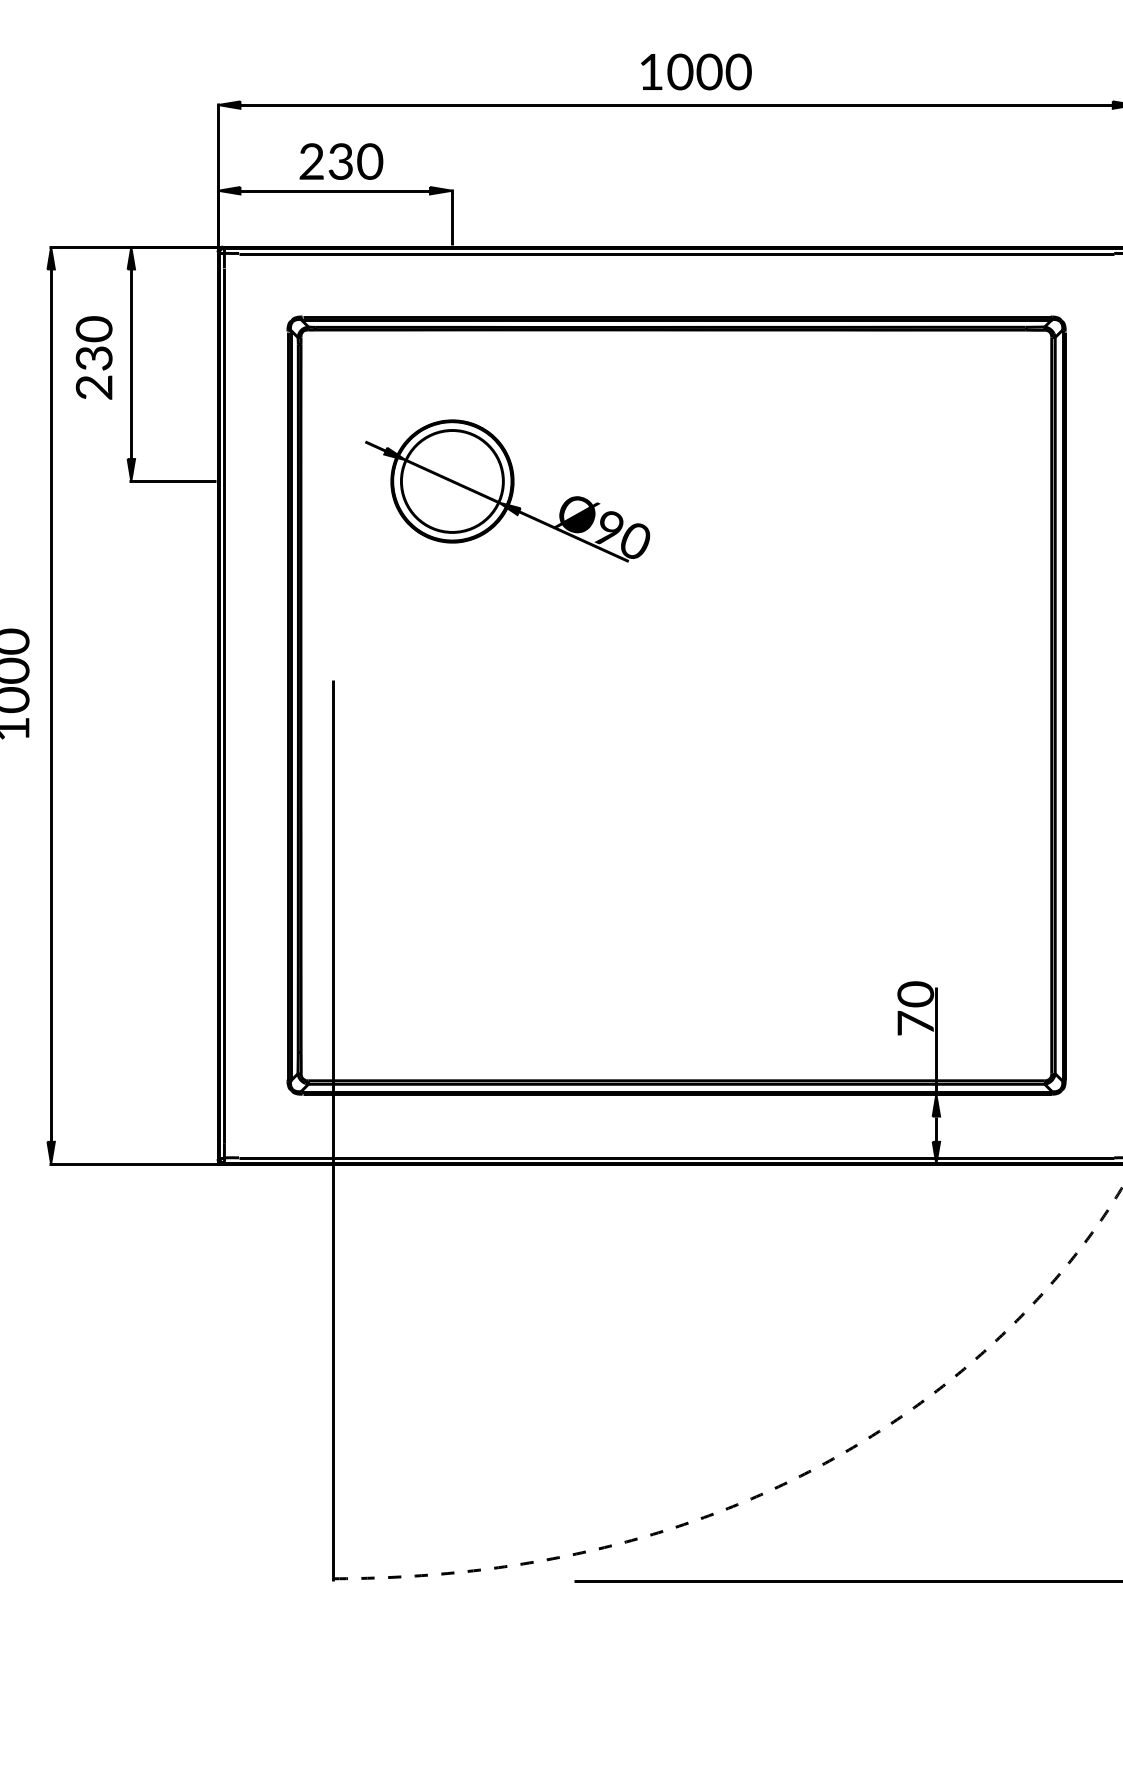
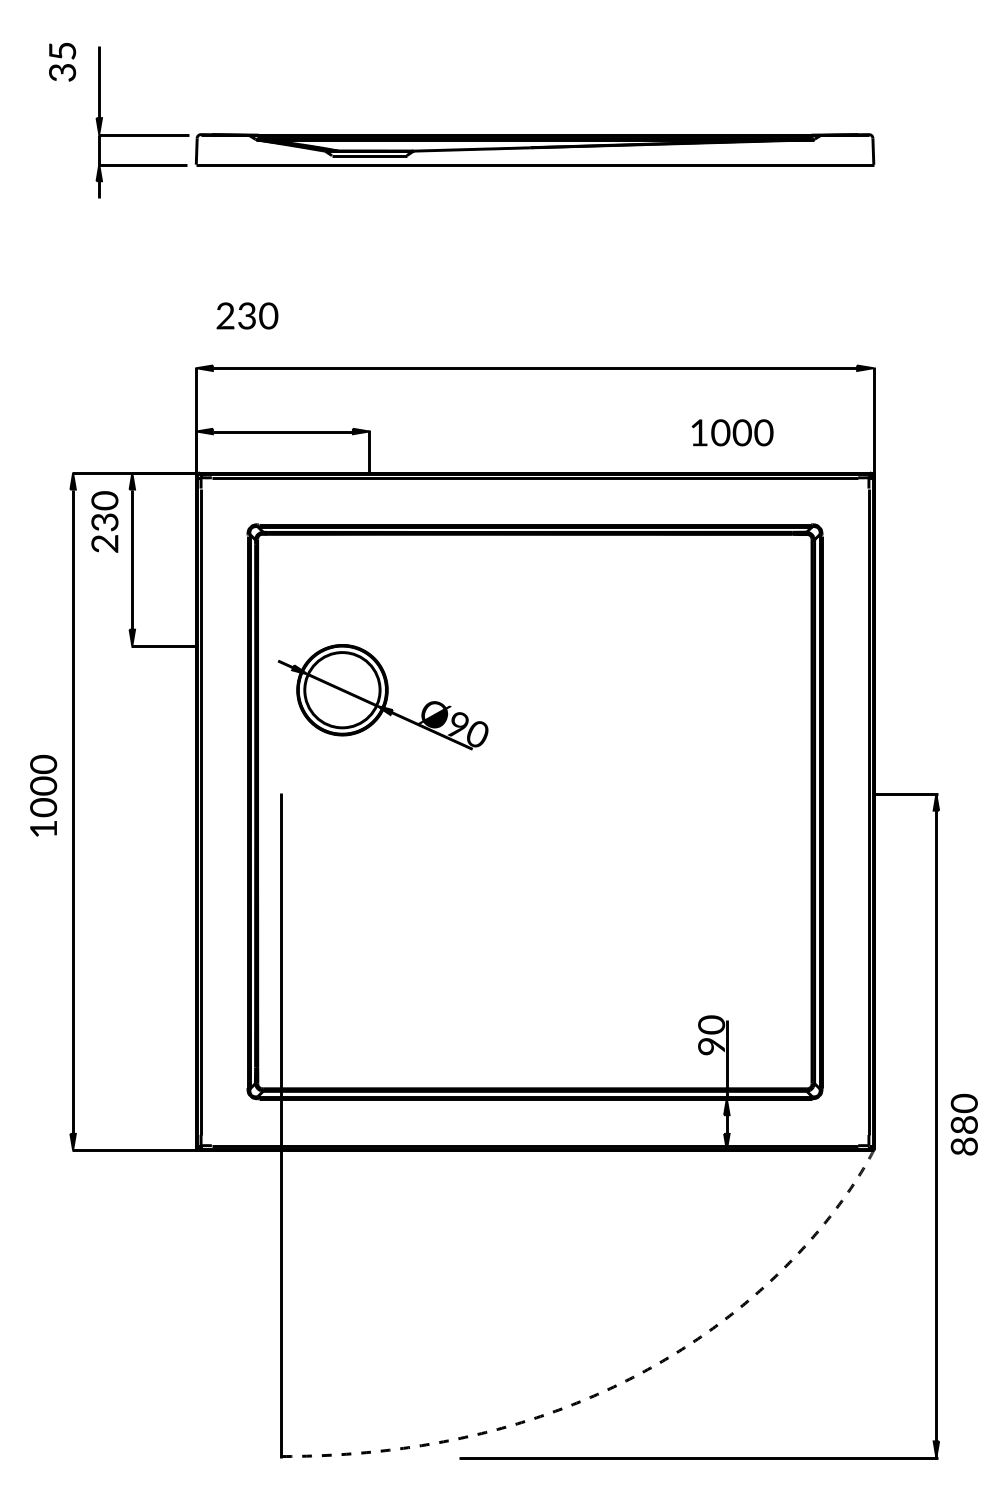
text: (696, 71) -> (732, 432), moved
text: (341, 160) -> (247, 315), moved
text: (93, 357) -> (104, 521), moved
part: (506, 491) -> (382, 697), moved
text: (915, 1023) -> (711, 1046), 70 -> 90

